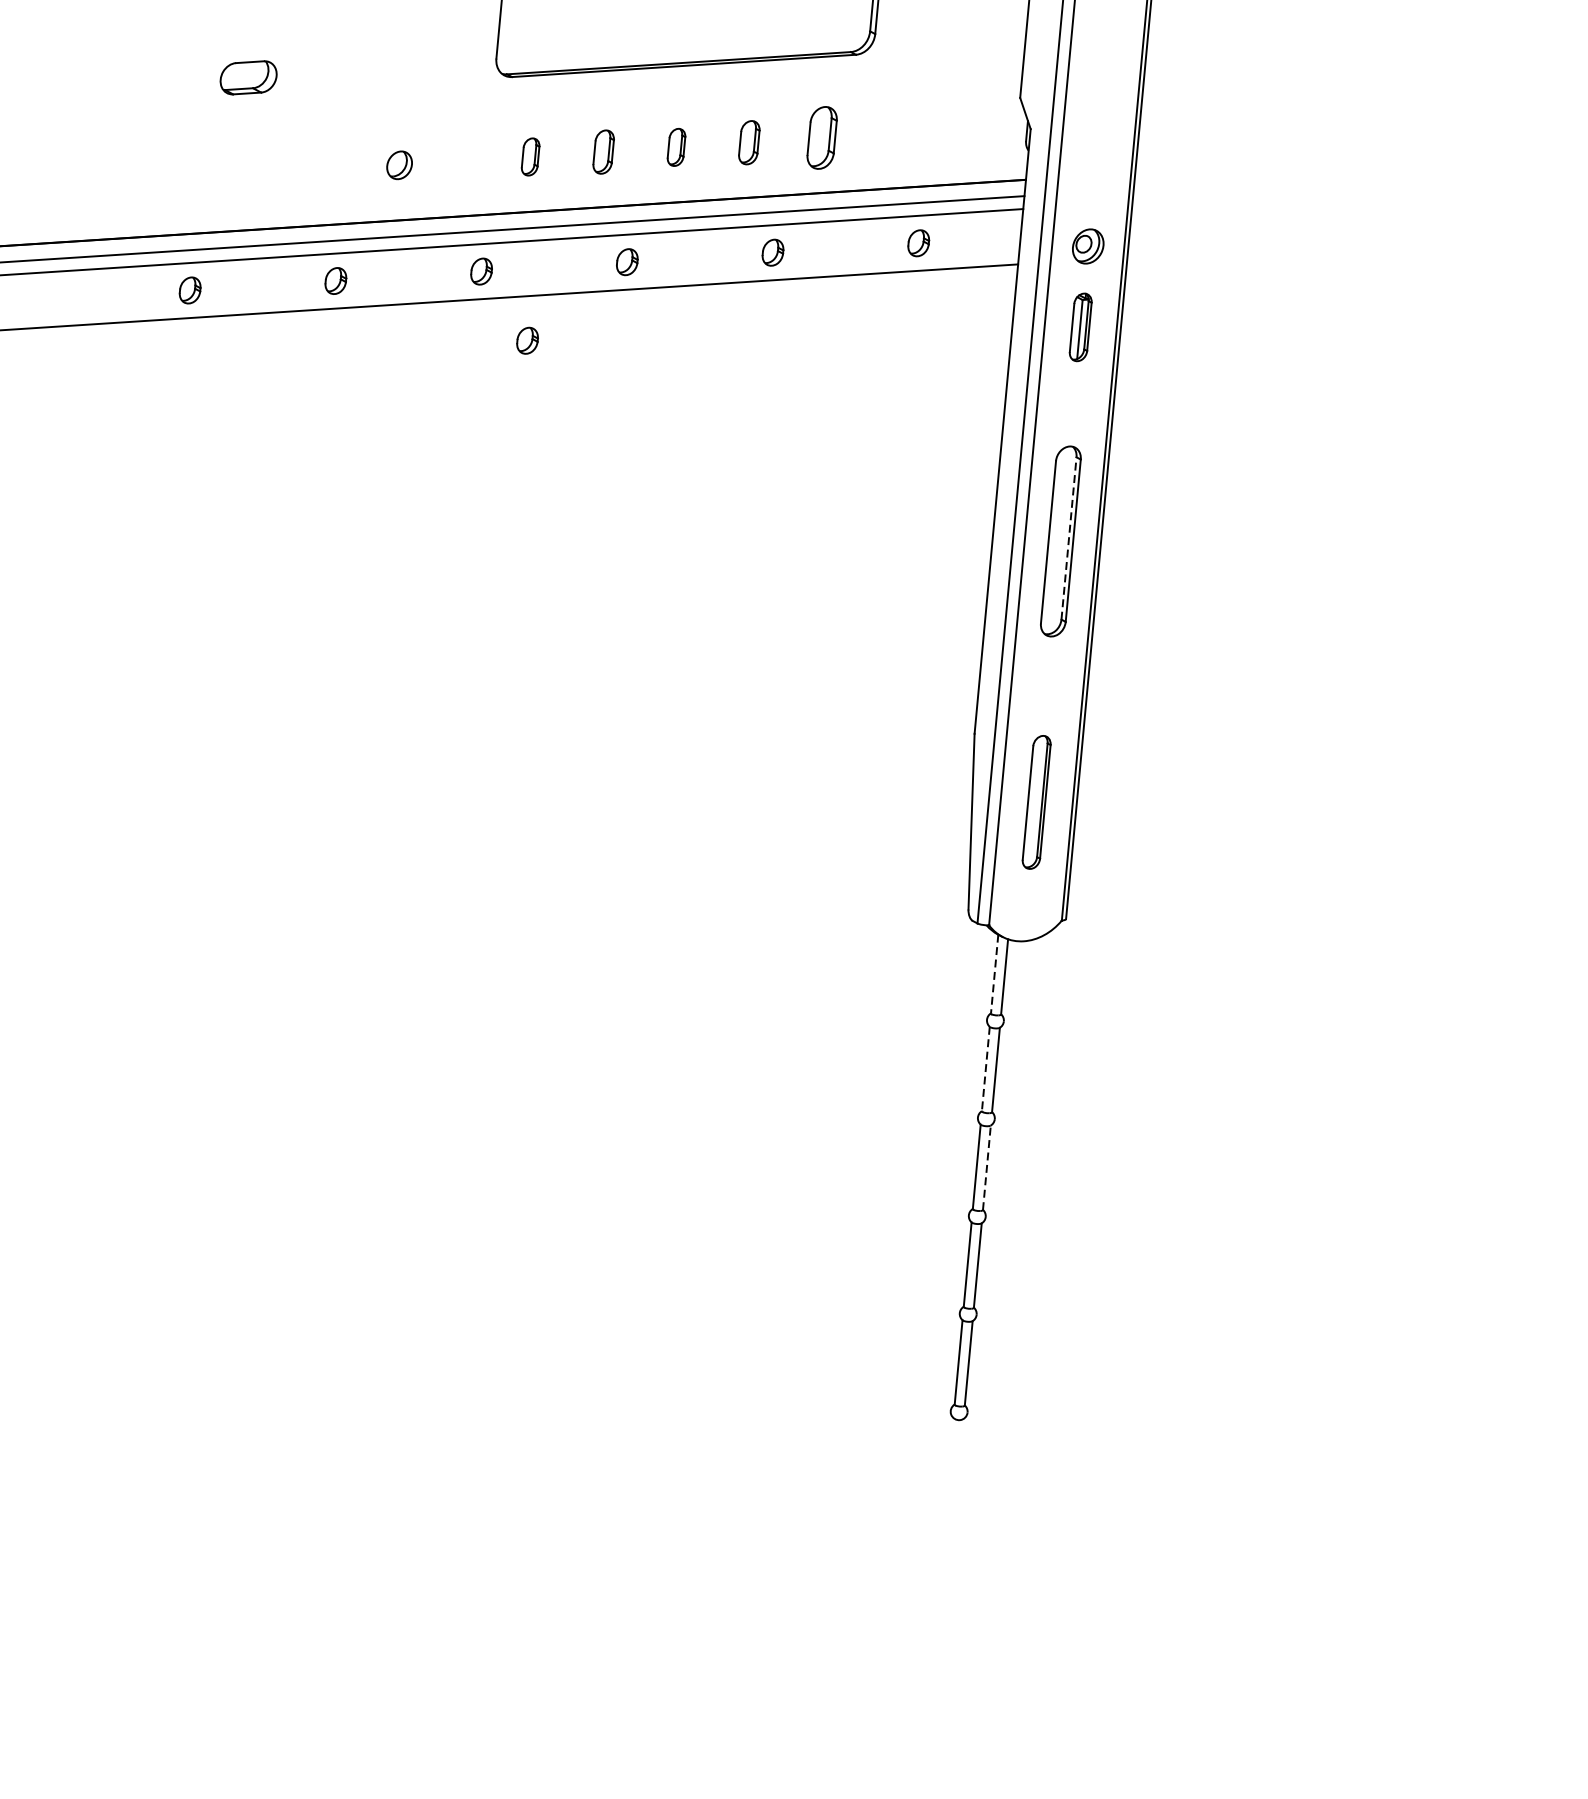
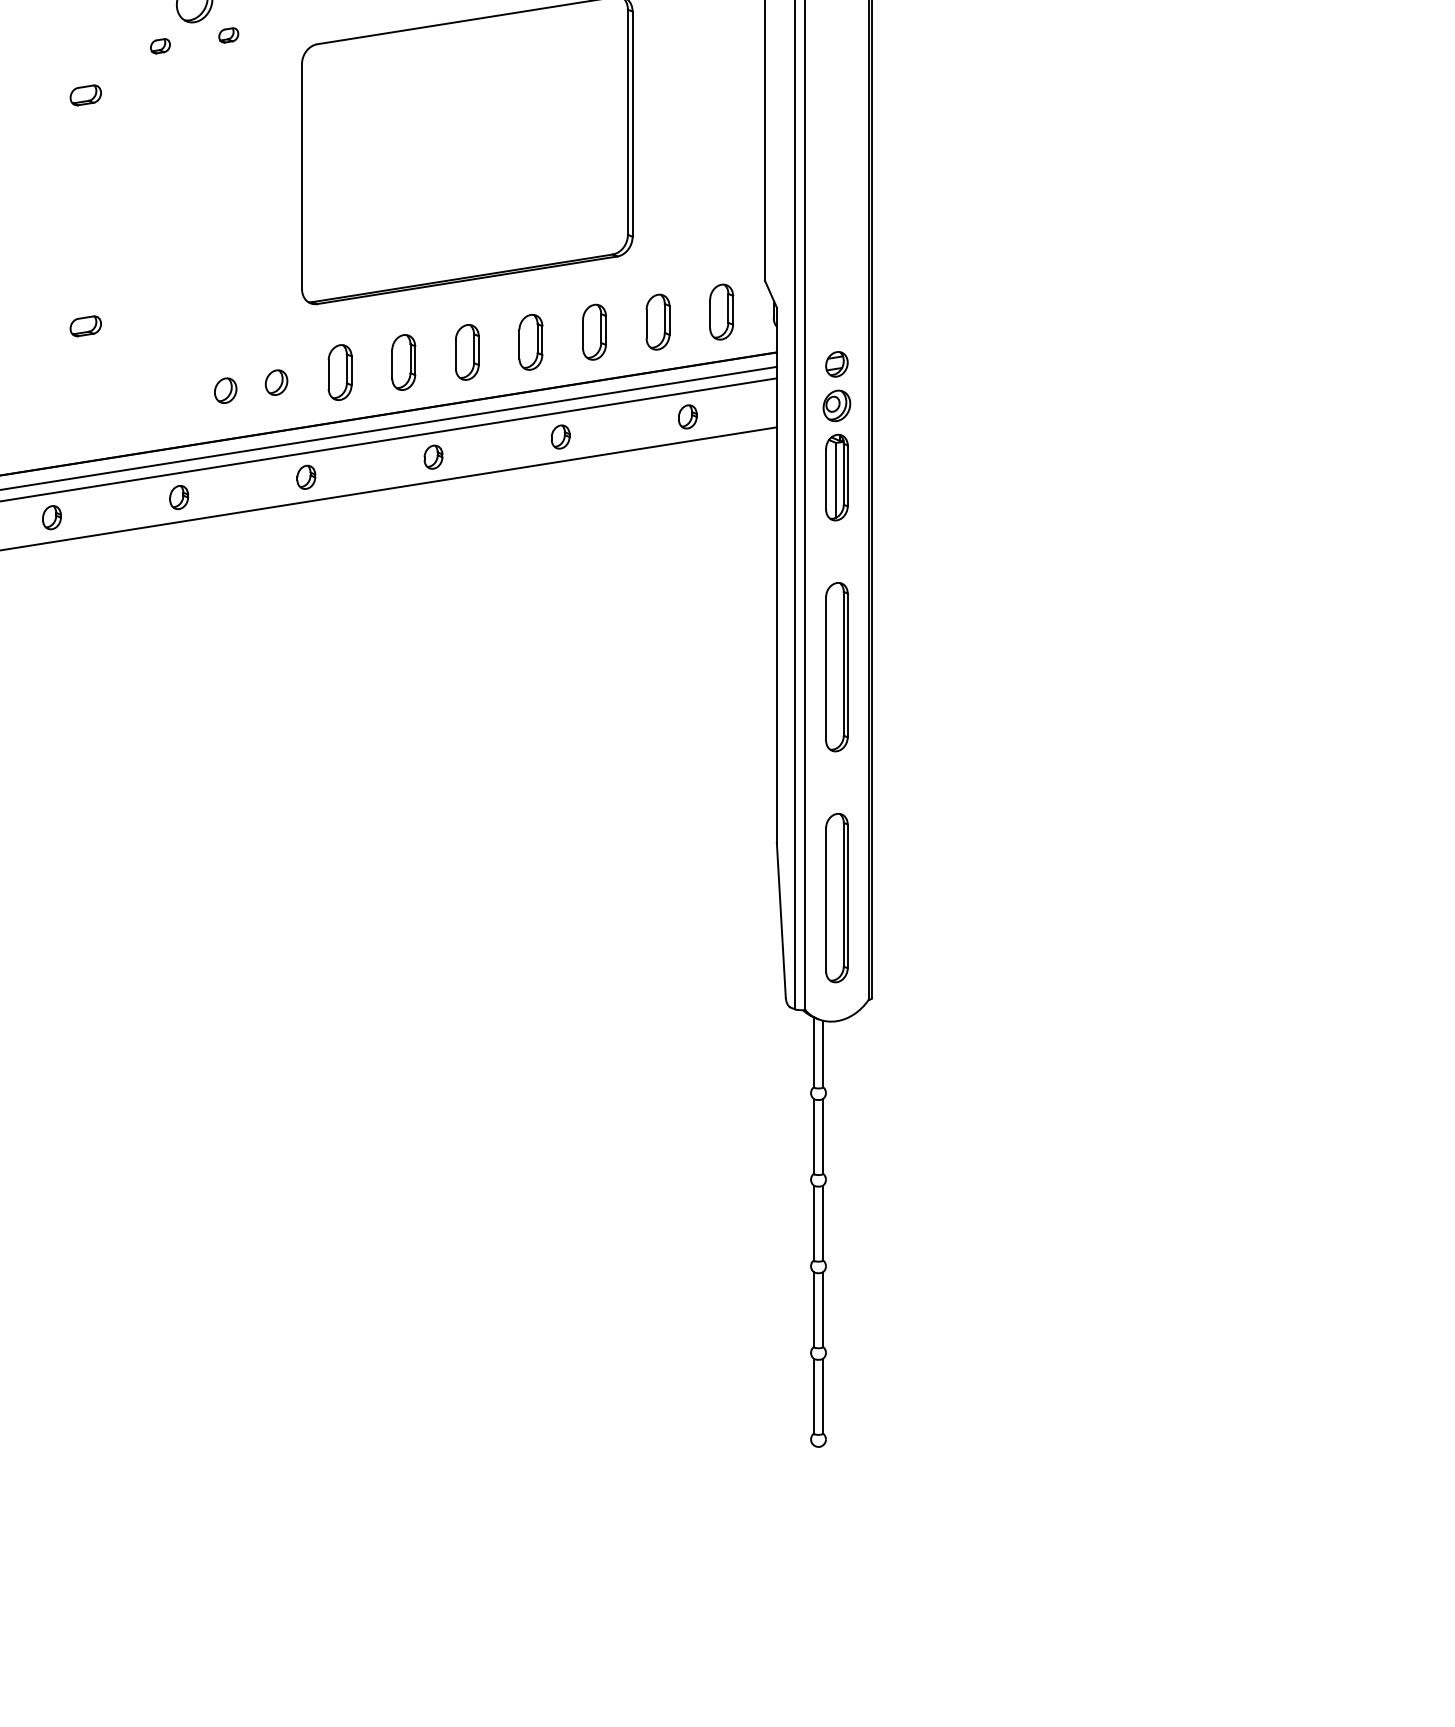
part: (247, 78) -> (85, 326), size x0.62
part: (967, 127) -> (721, 311), added
part: (894, 132) -> (657, 321), added
part: (748, 142) -> (530, 342), size x1.43
part: (676, 147) -> (467, 352), size x1.67
part: (603, 152) -> (403, 362), size x1.43
part: (530, 156) -> (339, 372), size x1.67
part: (457, 161) -> (276, 382), added
part: (1092, 199) -> (836, 364), added
part: (1080, 327) -> (836, 477), size x1.43
part: (527, 339) -> (352, 533), removed
line: (1068, 538) -> (843, 663), dashed -> solid
part: (1036, 802) -> (836, 898), size x1.43
line: (995, 974) -> (814, 1052), dashed -> solid
line: (986, 1070) -> (814, 1137), dashed -> solid
line: (987, 1167) -> (823, 1222), dashed -> solid

